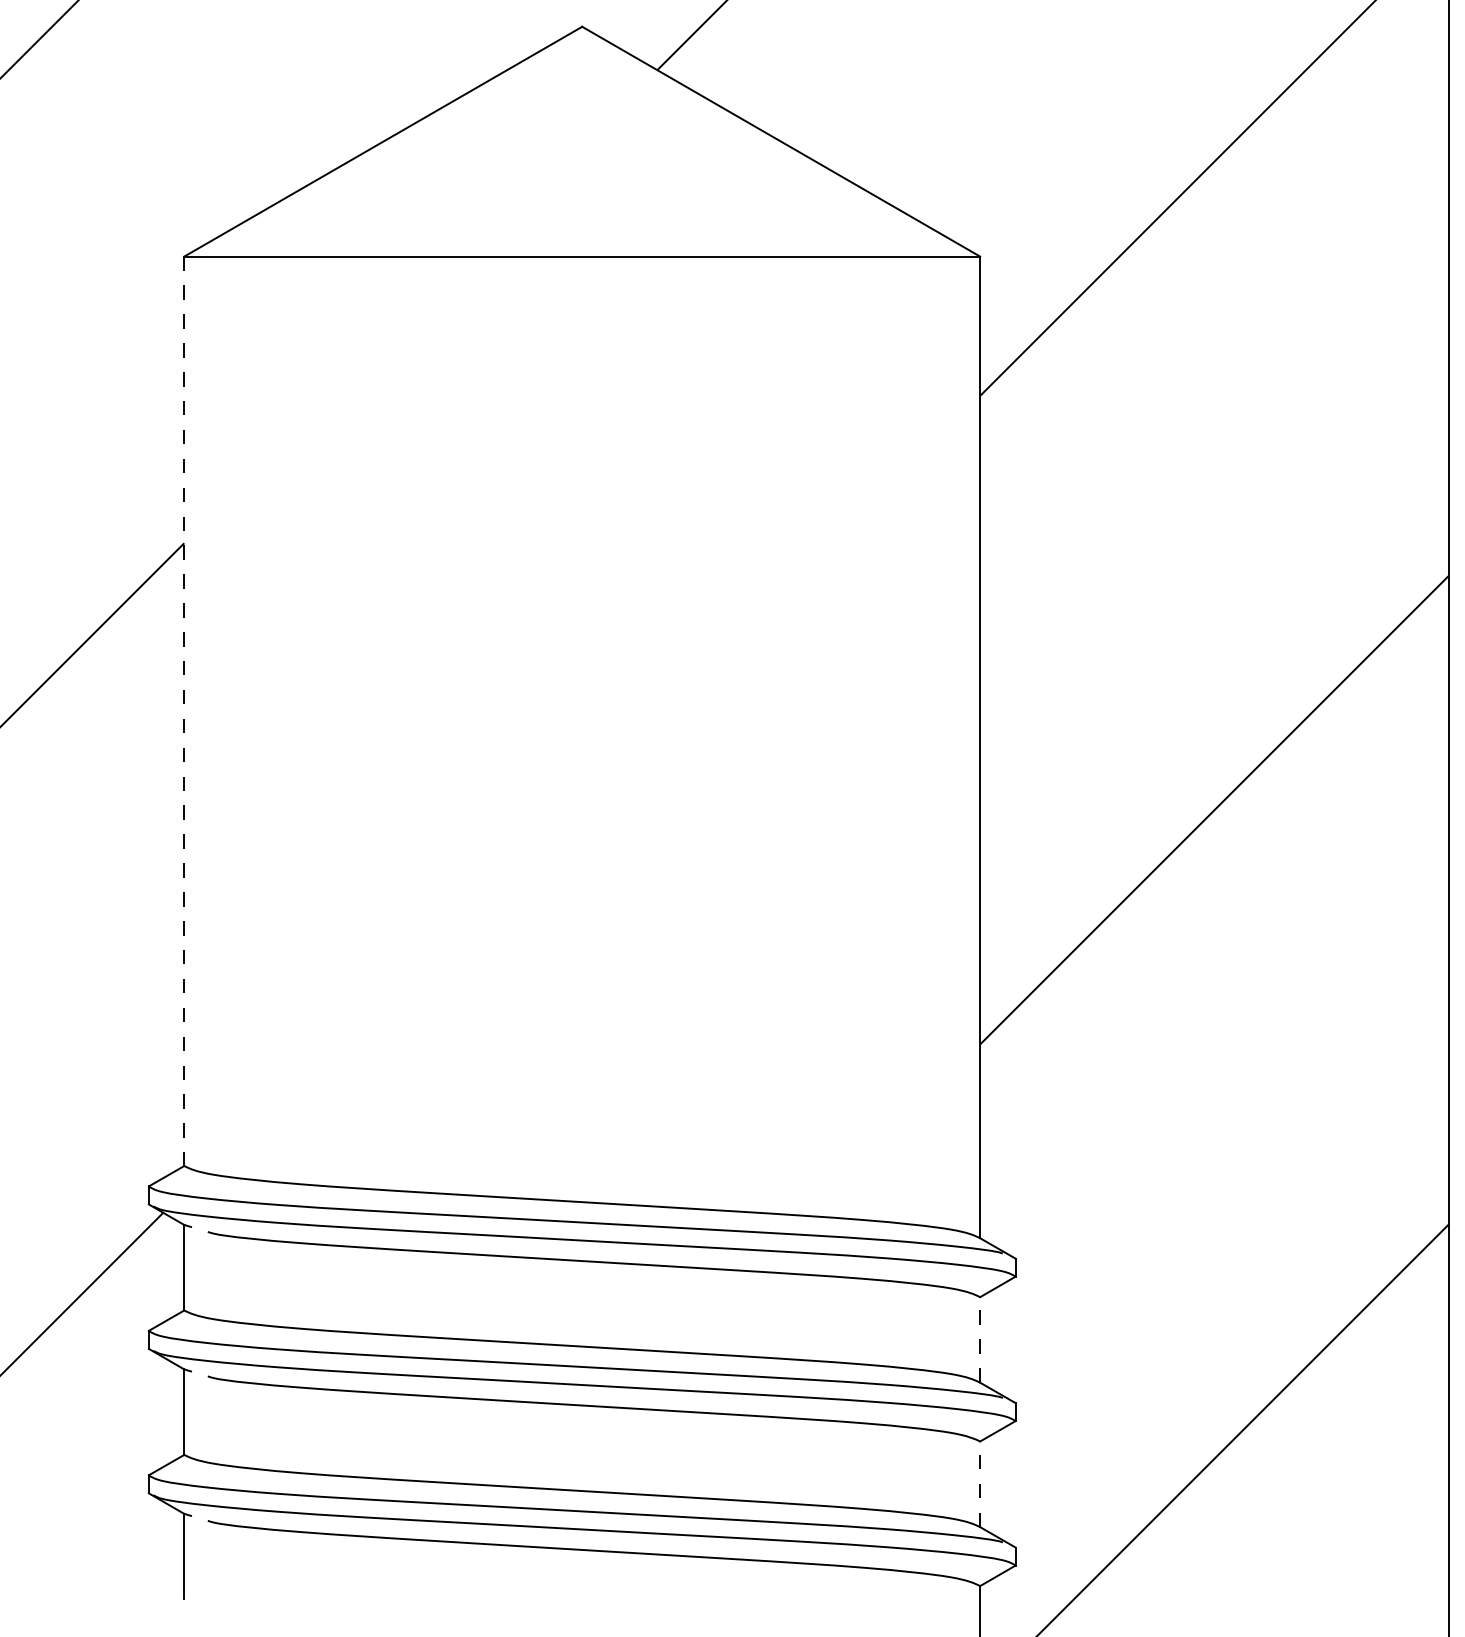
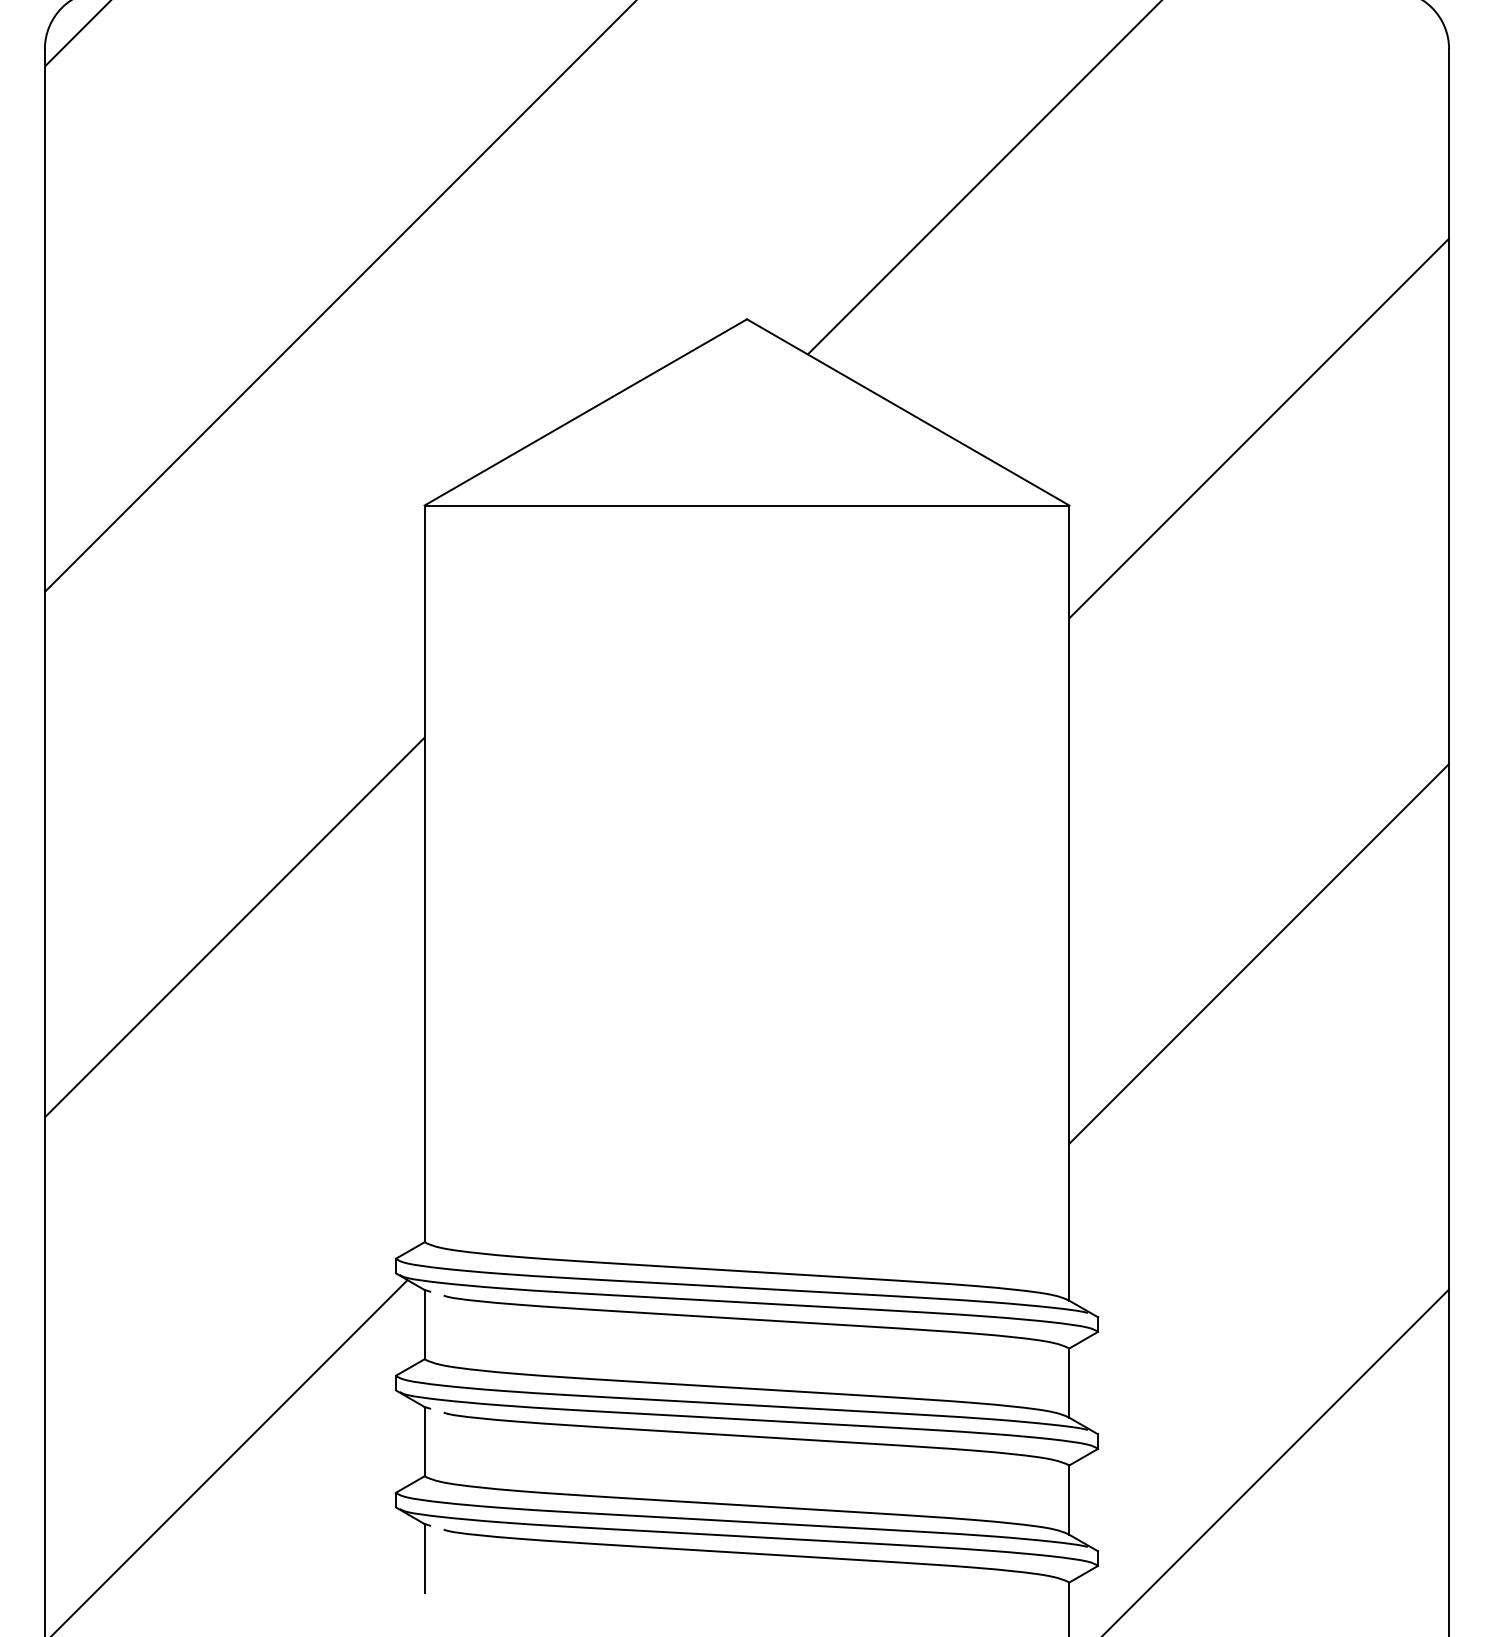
line: (184, 712) -> (424, 874), dashed -> solid
line: (980, 1340) -> (1069, 1383), dashed -> solid
line: (980, 1484) -> (1069, 1500), dashed -> solid

